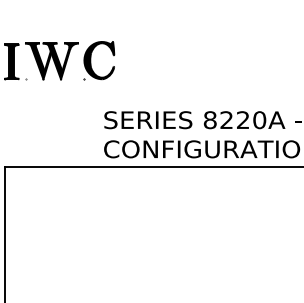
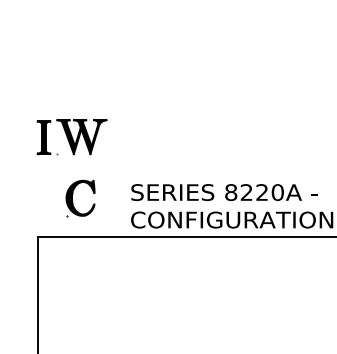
part: (91, 57) -> (73, 195), moved

